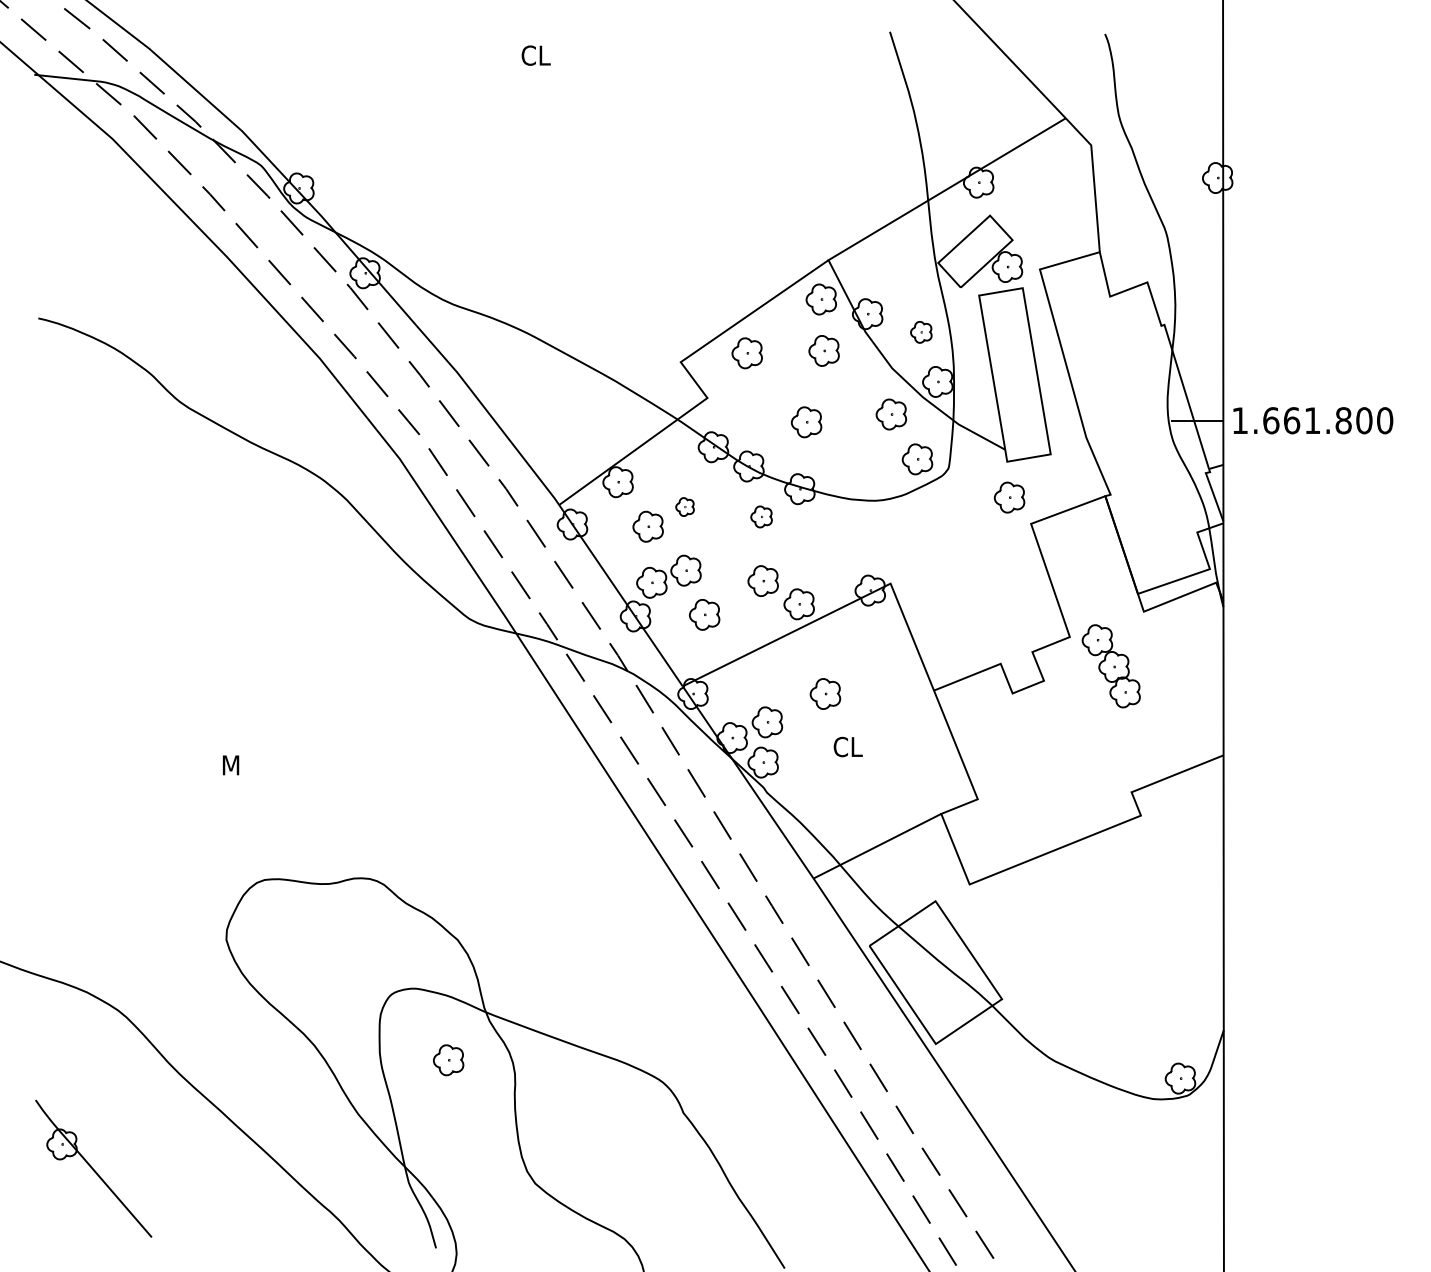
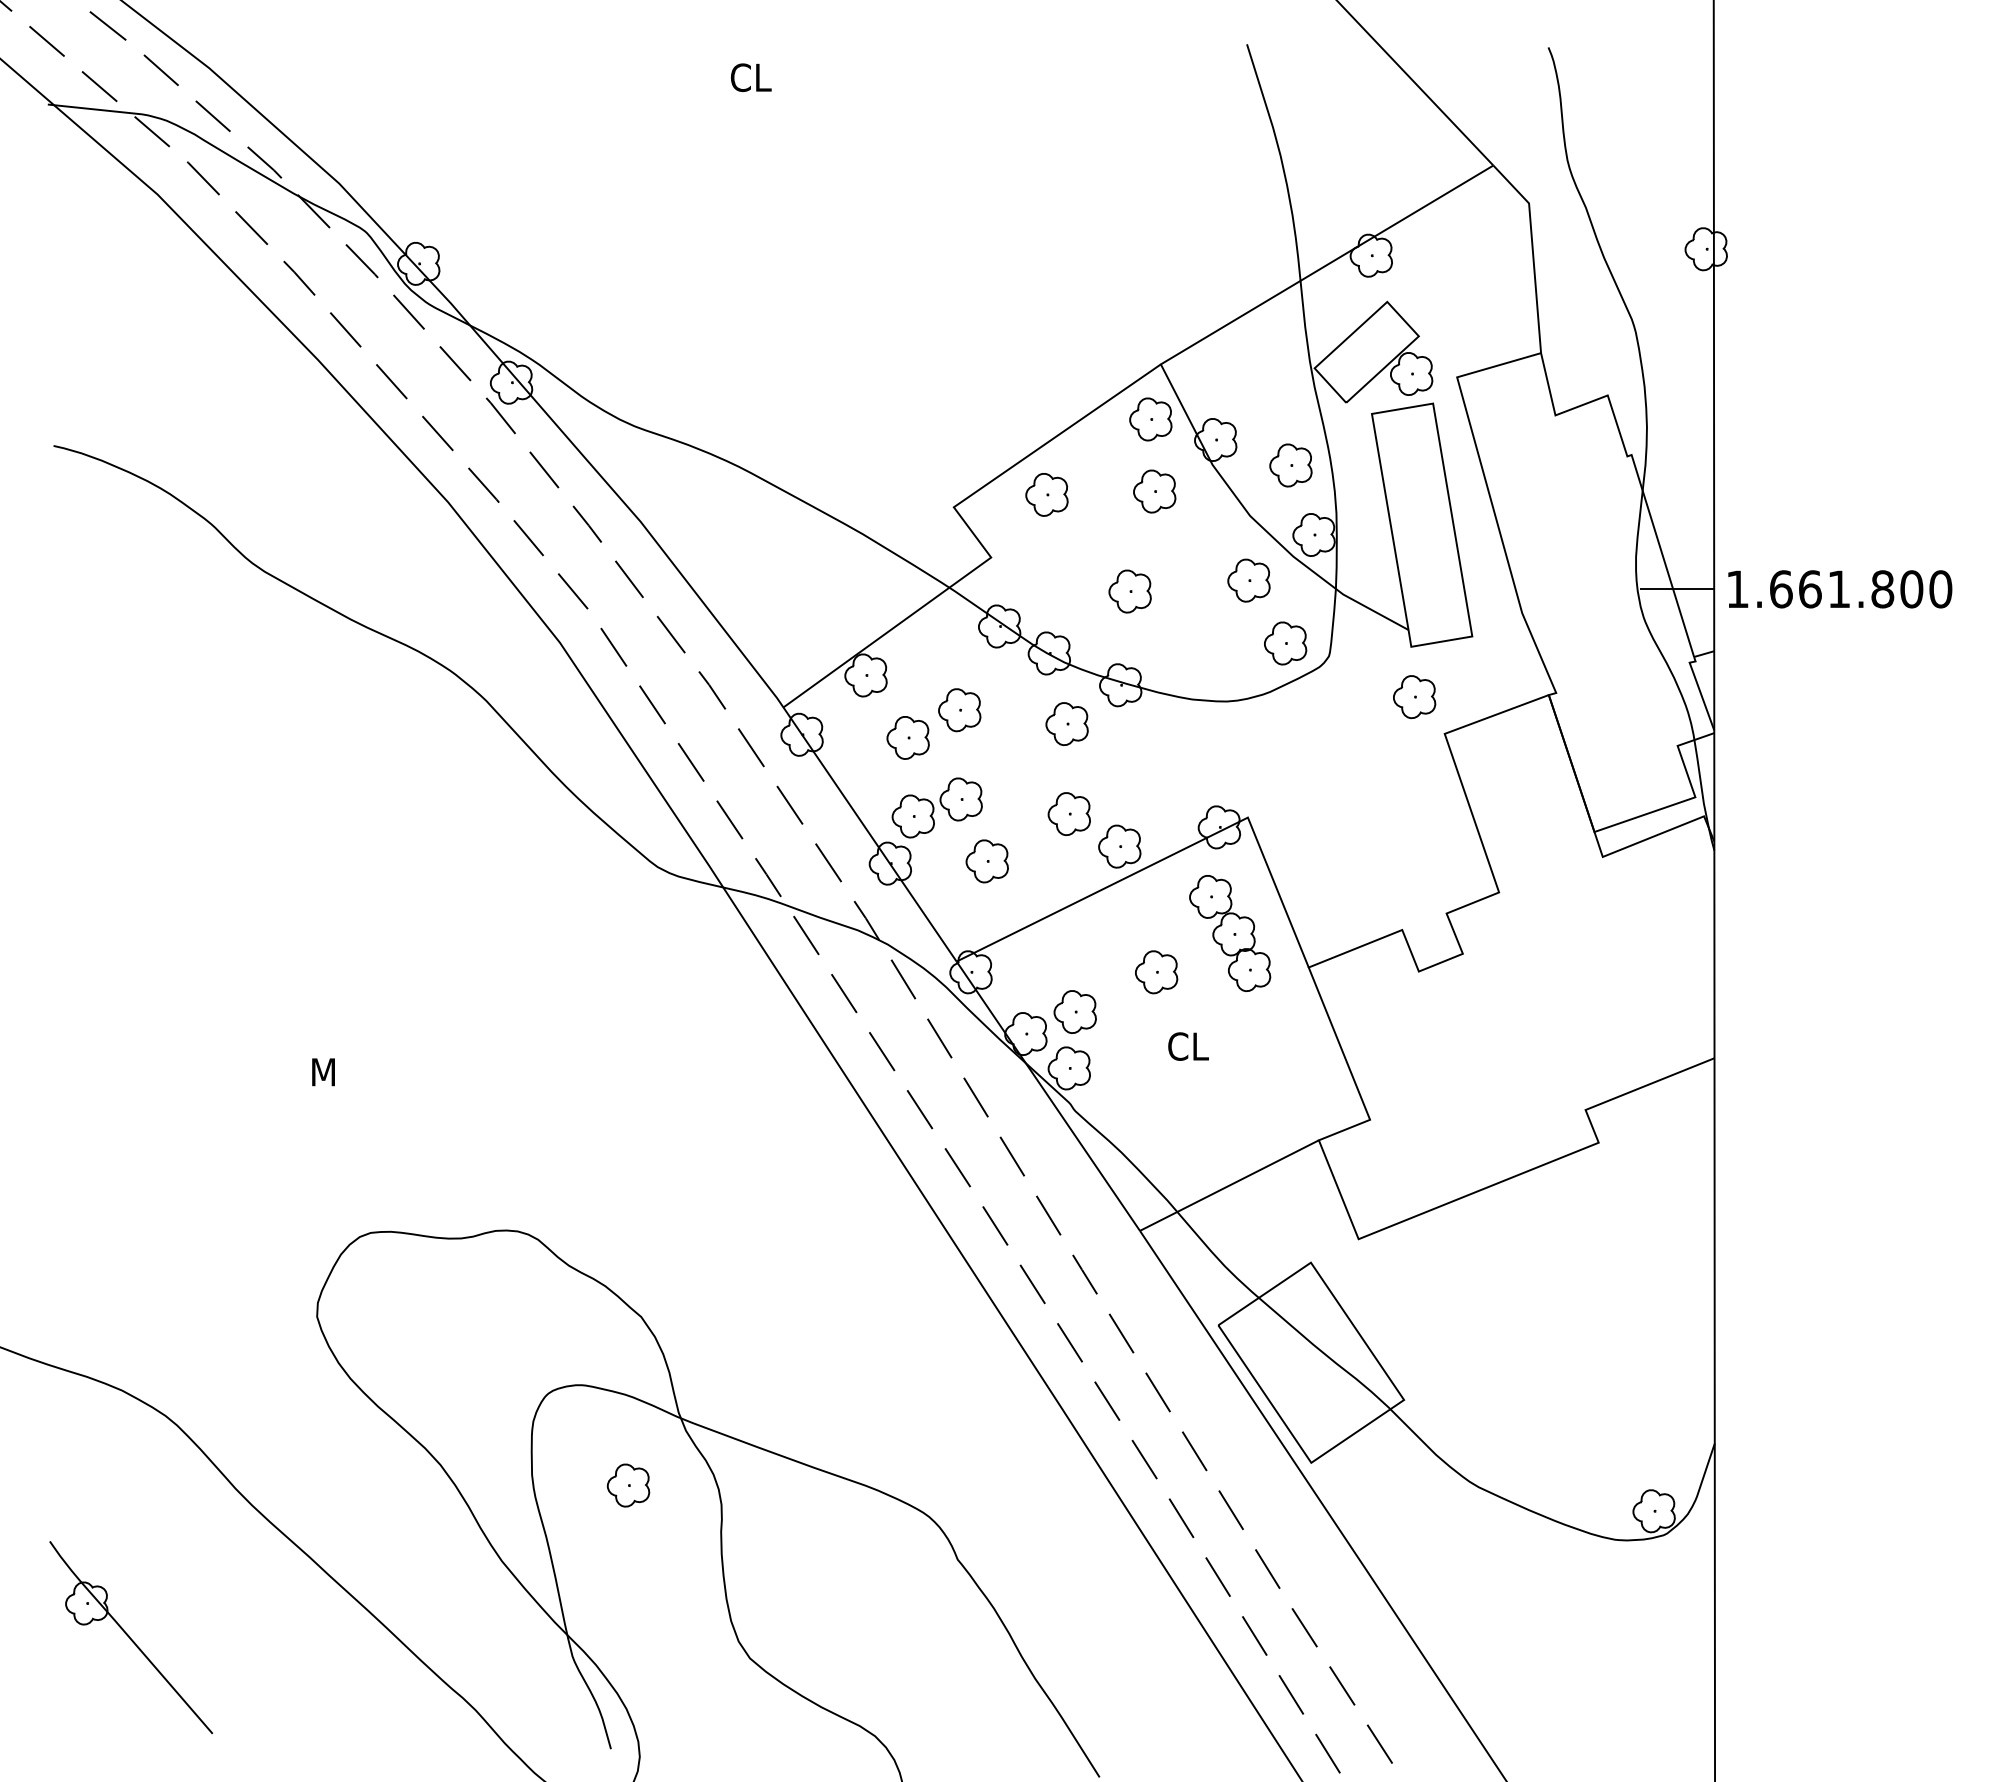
part: (921, 332) -> (1290, 465), size x1.43
part: (684, 507) -> (959, 710), size x1.67
part: (761, 517) -> (1066, 724), size x1.43
part: (1111, 666) -> (1230, 933), moved

